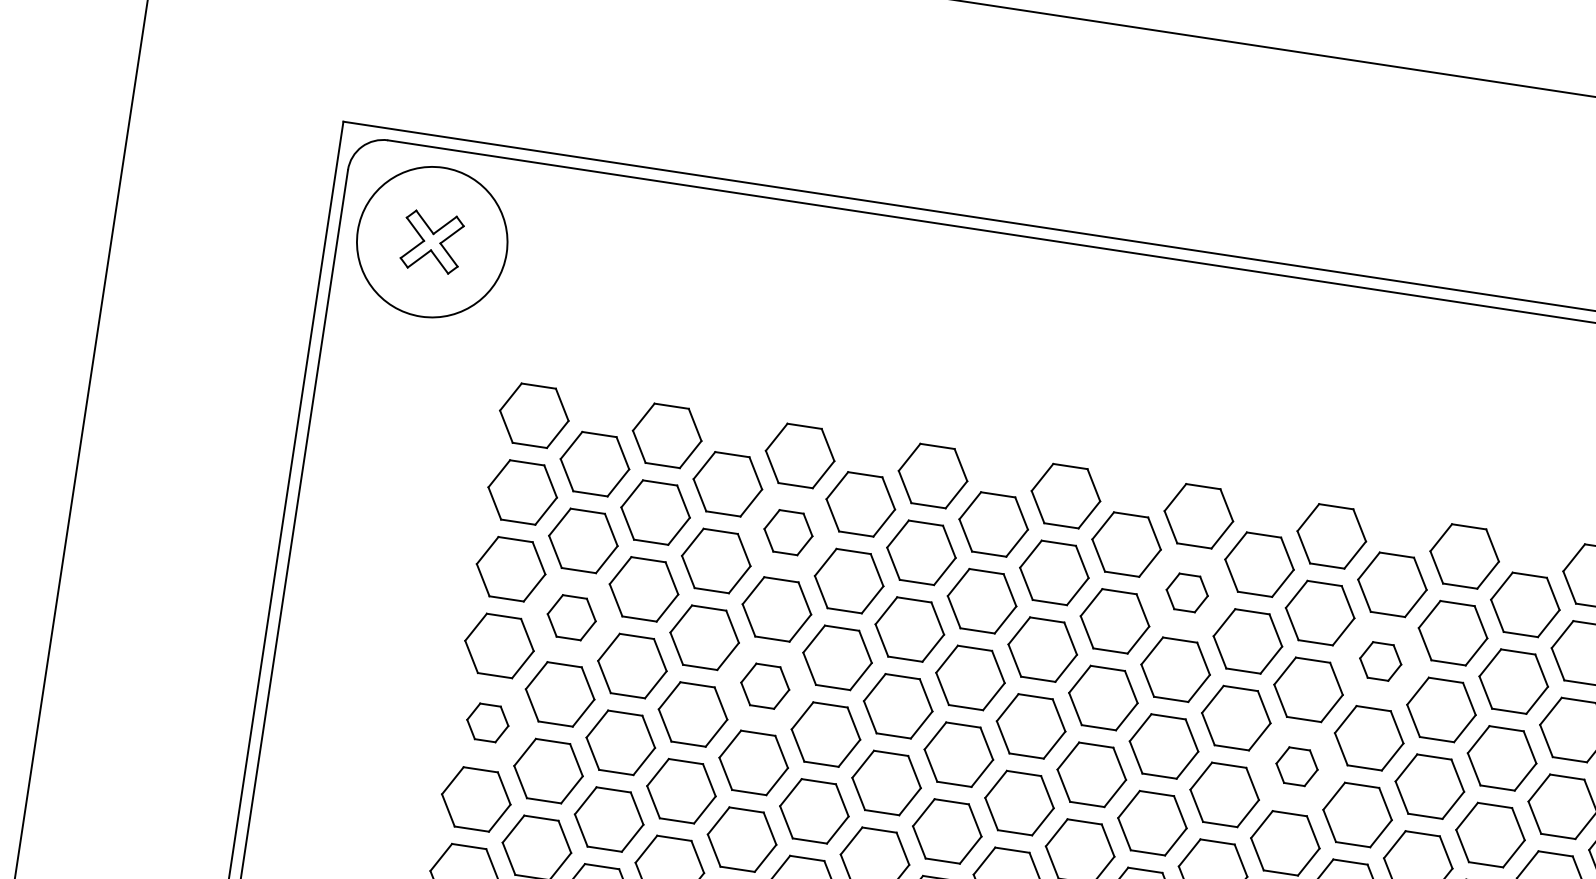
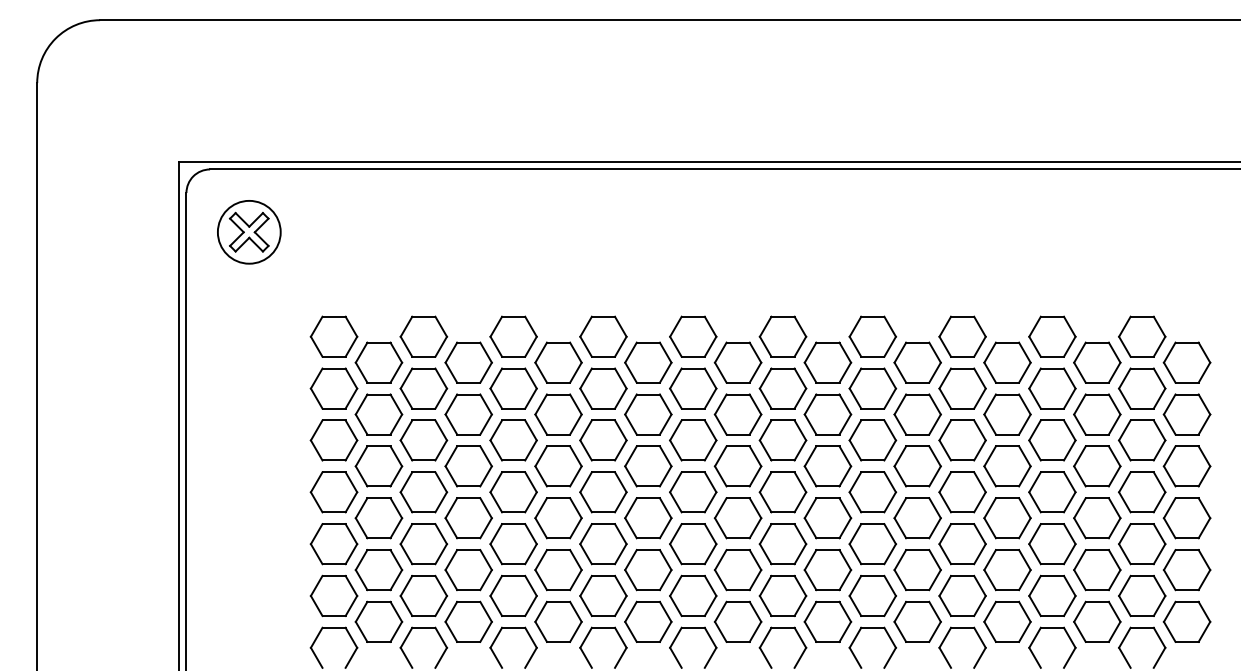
circle: (431, 240) -> (248, 231), size x0.62
part: (788, 532) -> (513, 388), size x1.43
part: (1186, 592) -> (782, 388), size x1.67
part: (571, 617) -> (378, 466), size x1.43
part: (1380, 661) -> (917, 414), size x1.67
part: (765, 686) -> (513, 492), size x1.43
part: (486, 723) -> (333, 544), size x1.67
part: (1296, 766) -> (872, 492), size x1.67

